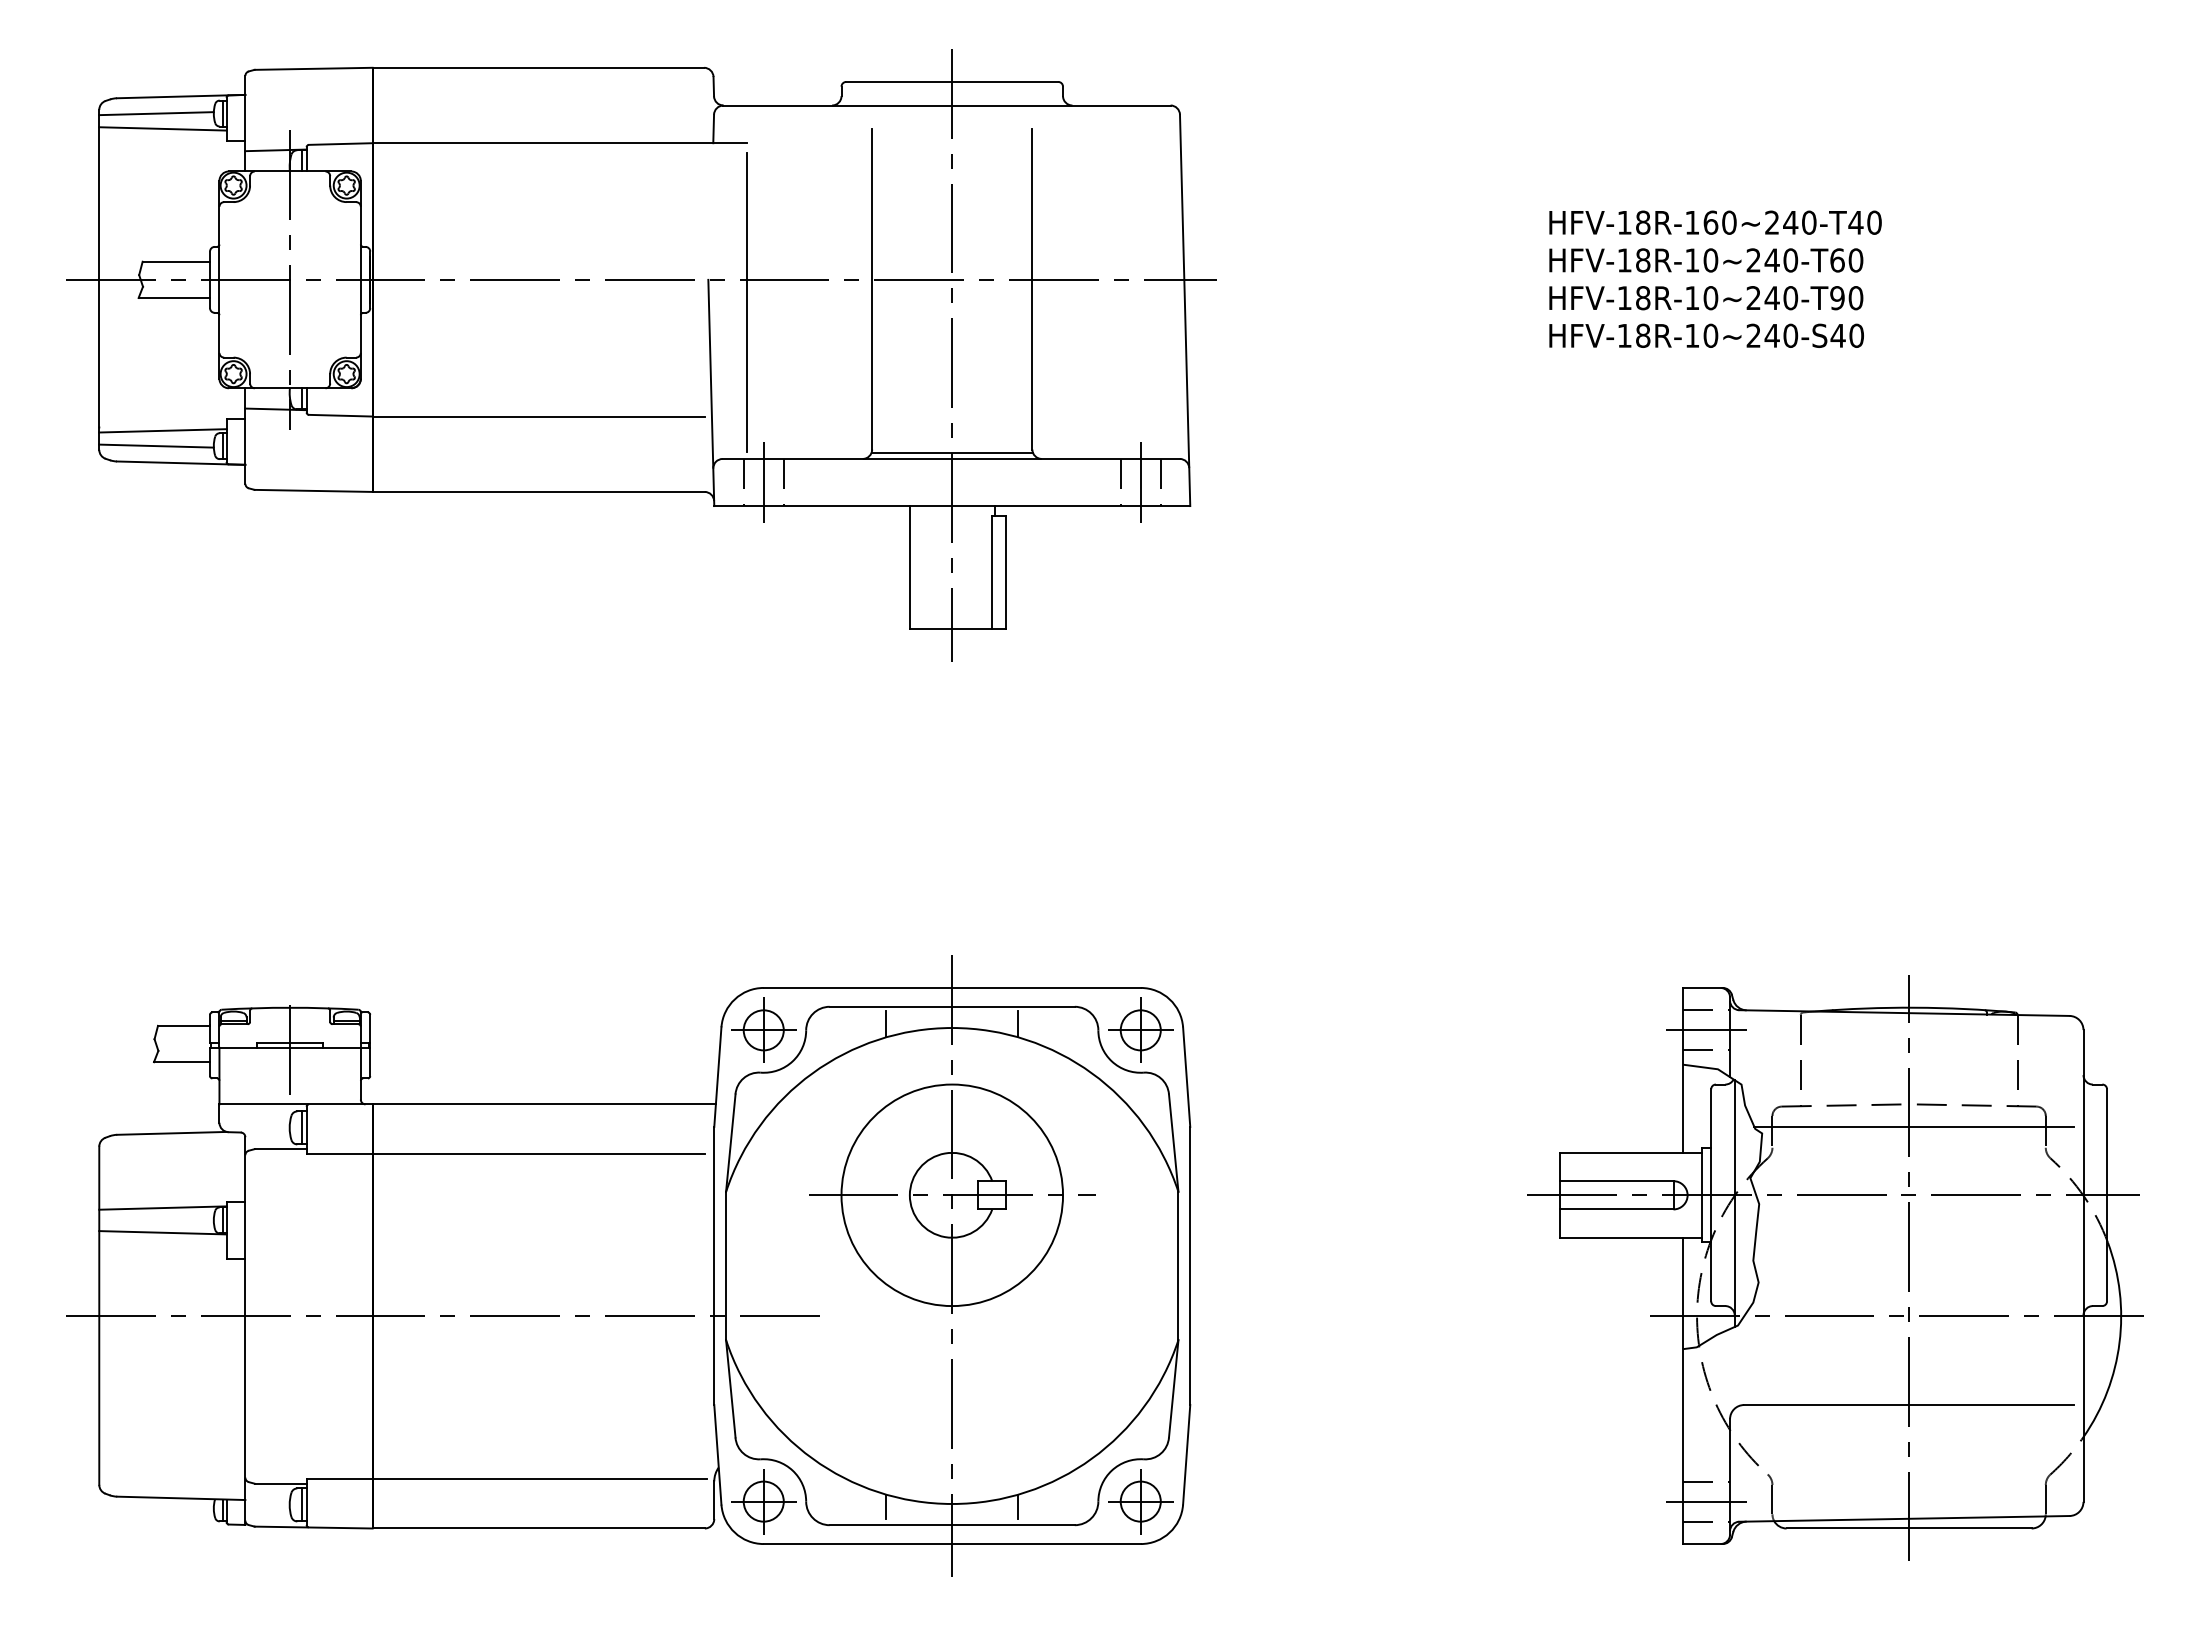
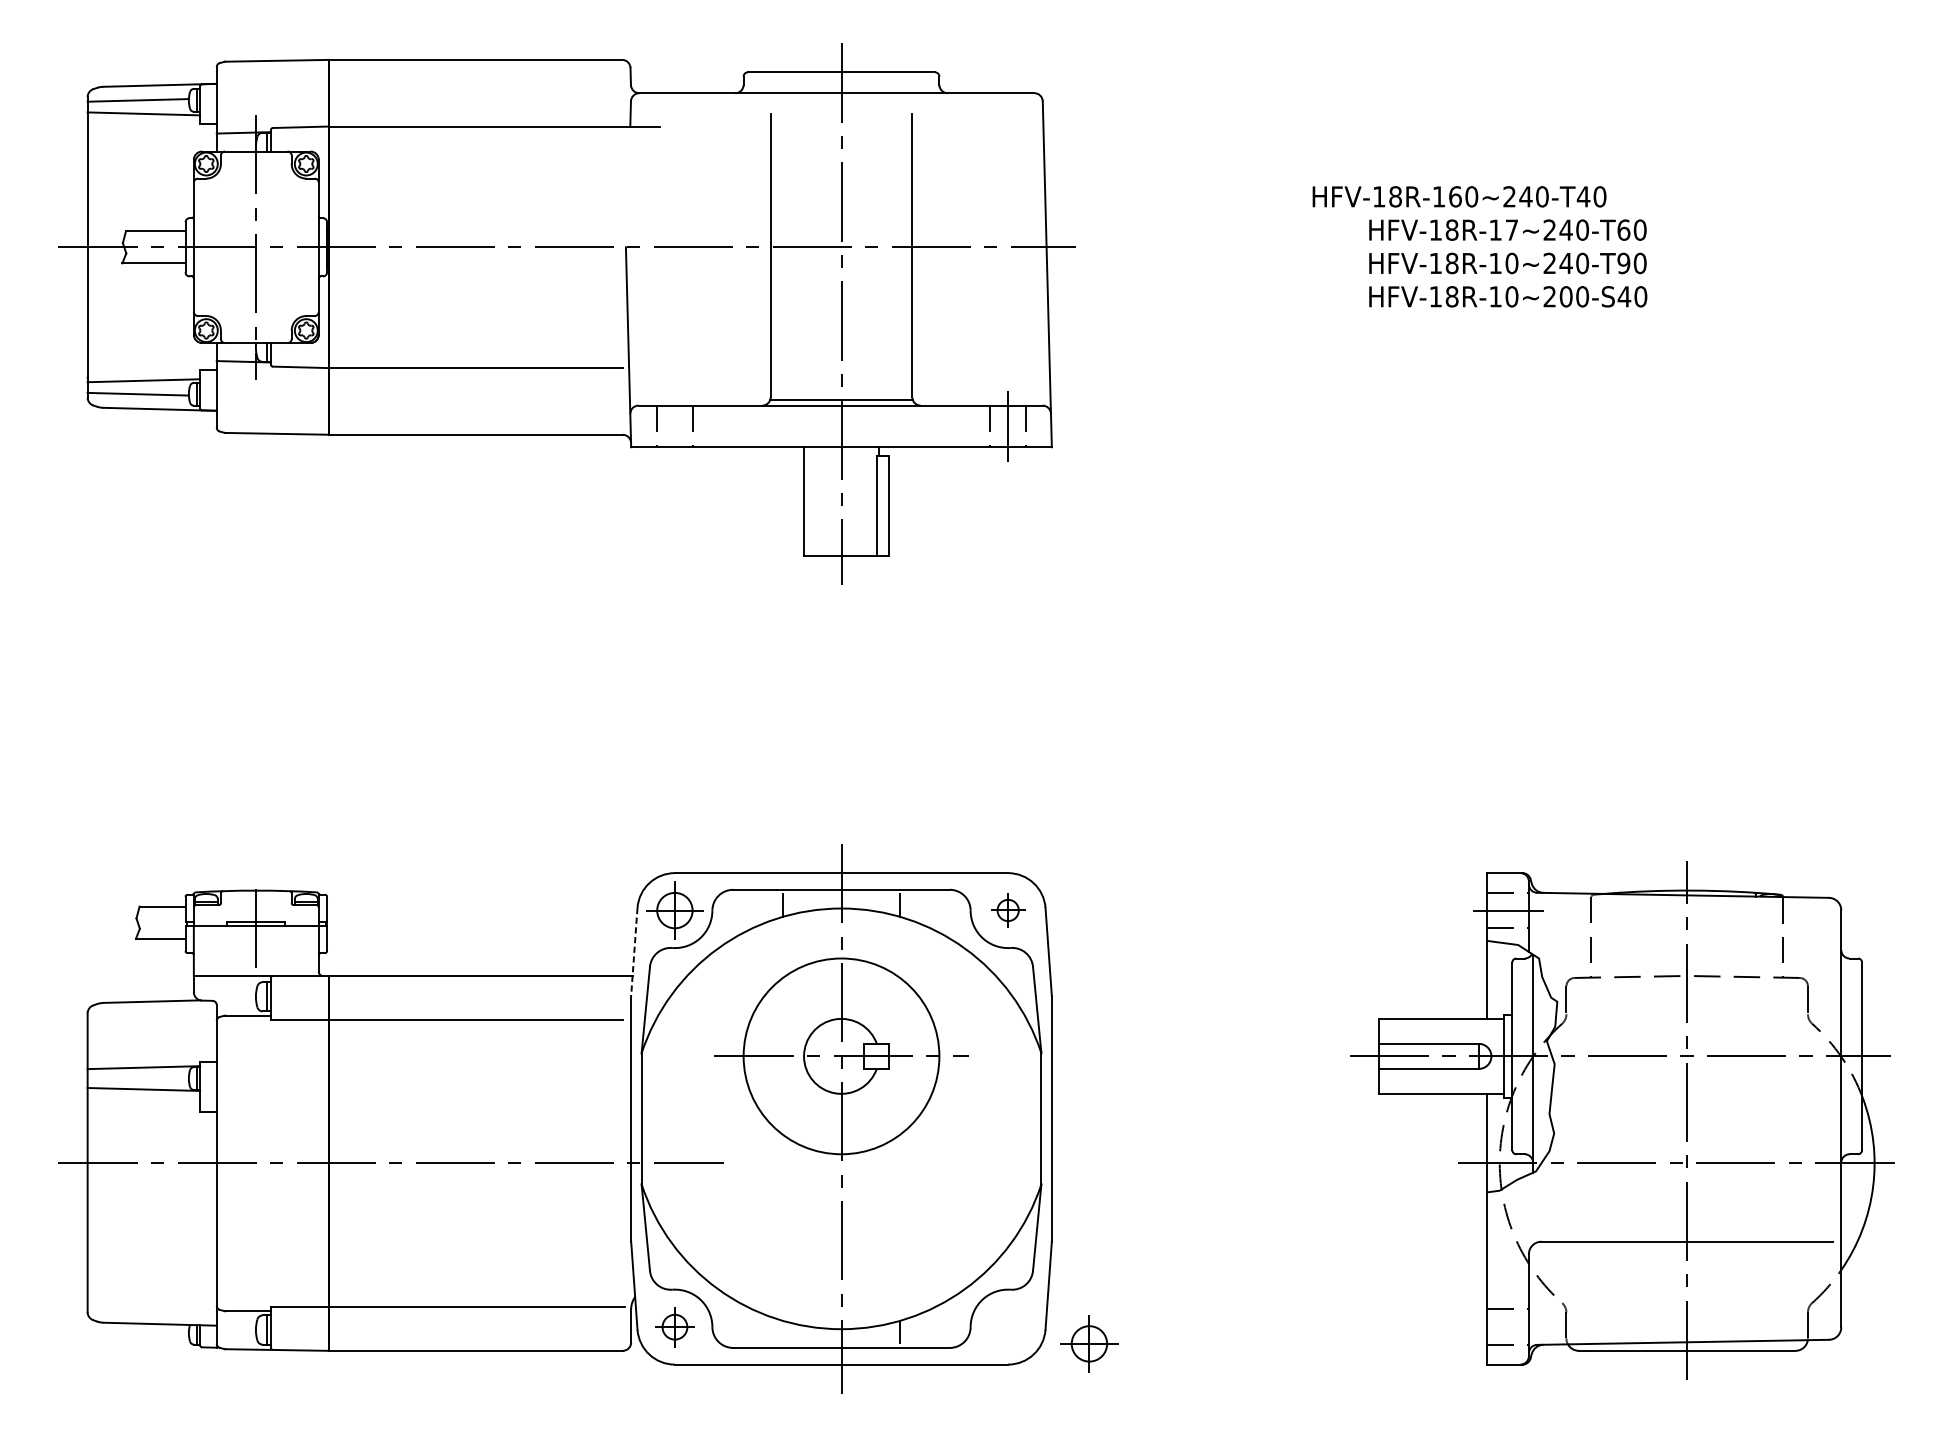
text: (1715, 222) -> (1459, 196), moved
text: (1710, 260) -> (1511, 230), HFV-18R-10~240-T60 -> HFV-18R-17~240-T60
line: (746, 301) -> (659, 266), removed
text: (1771, 335) -> (1565, 296), HFV-18R-10~240-S40 -> HFV-18R-10~200-S40
line: (763, 482) -> (674, 426), removed
part: (1140, 1029) -> (1007, 909), size x0.6
line: (717, 1077) -> (634, 952), solid -> dashed
line: (1914, 1126) -> (1691, 995), removed
part: (763, 1501) -> (674, 1326), size x0.7
part: (1140, 1501) -> (1089, 1343), moved
line: (1706, 1501) -> (1508, 1326), removed
line: (886, 1506) -> (783, 1331), removed

